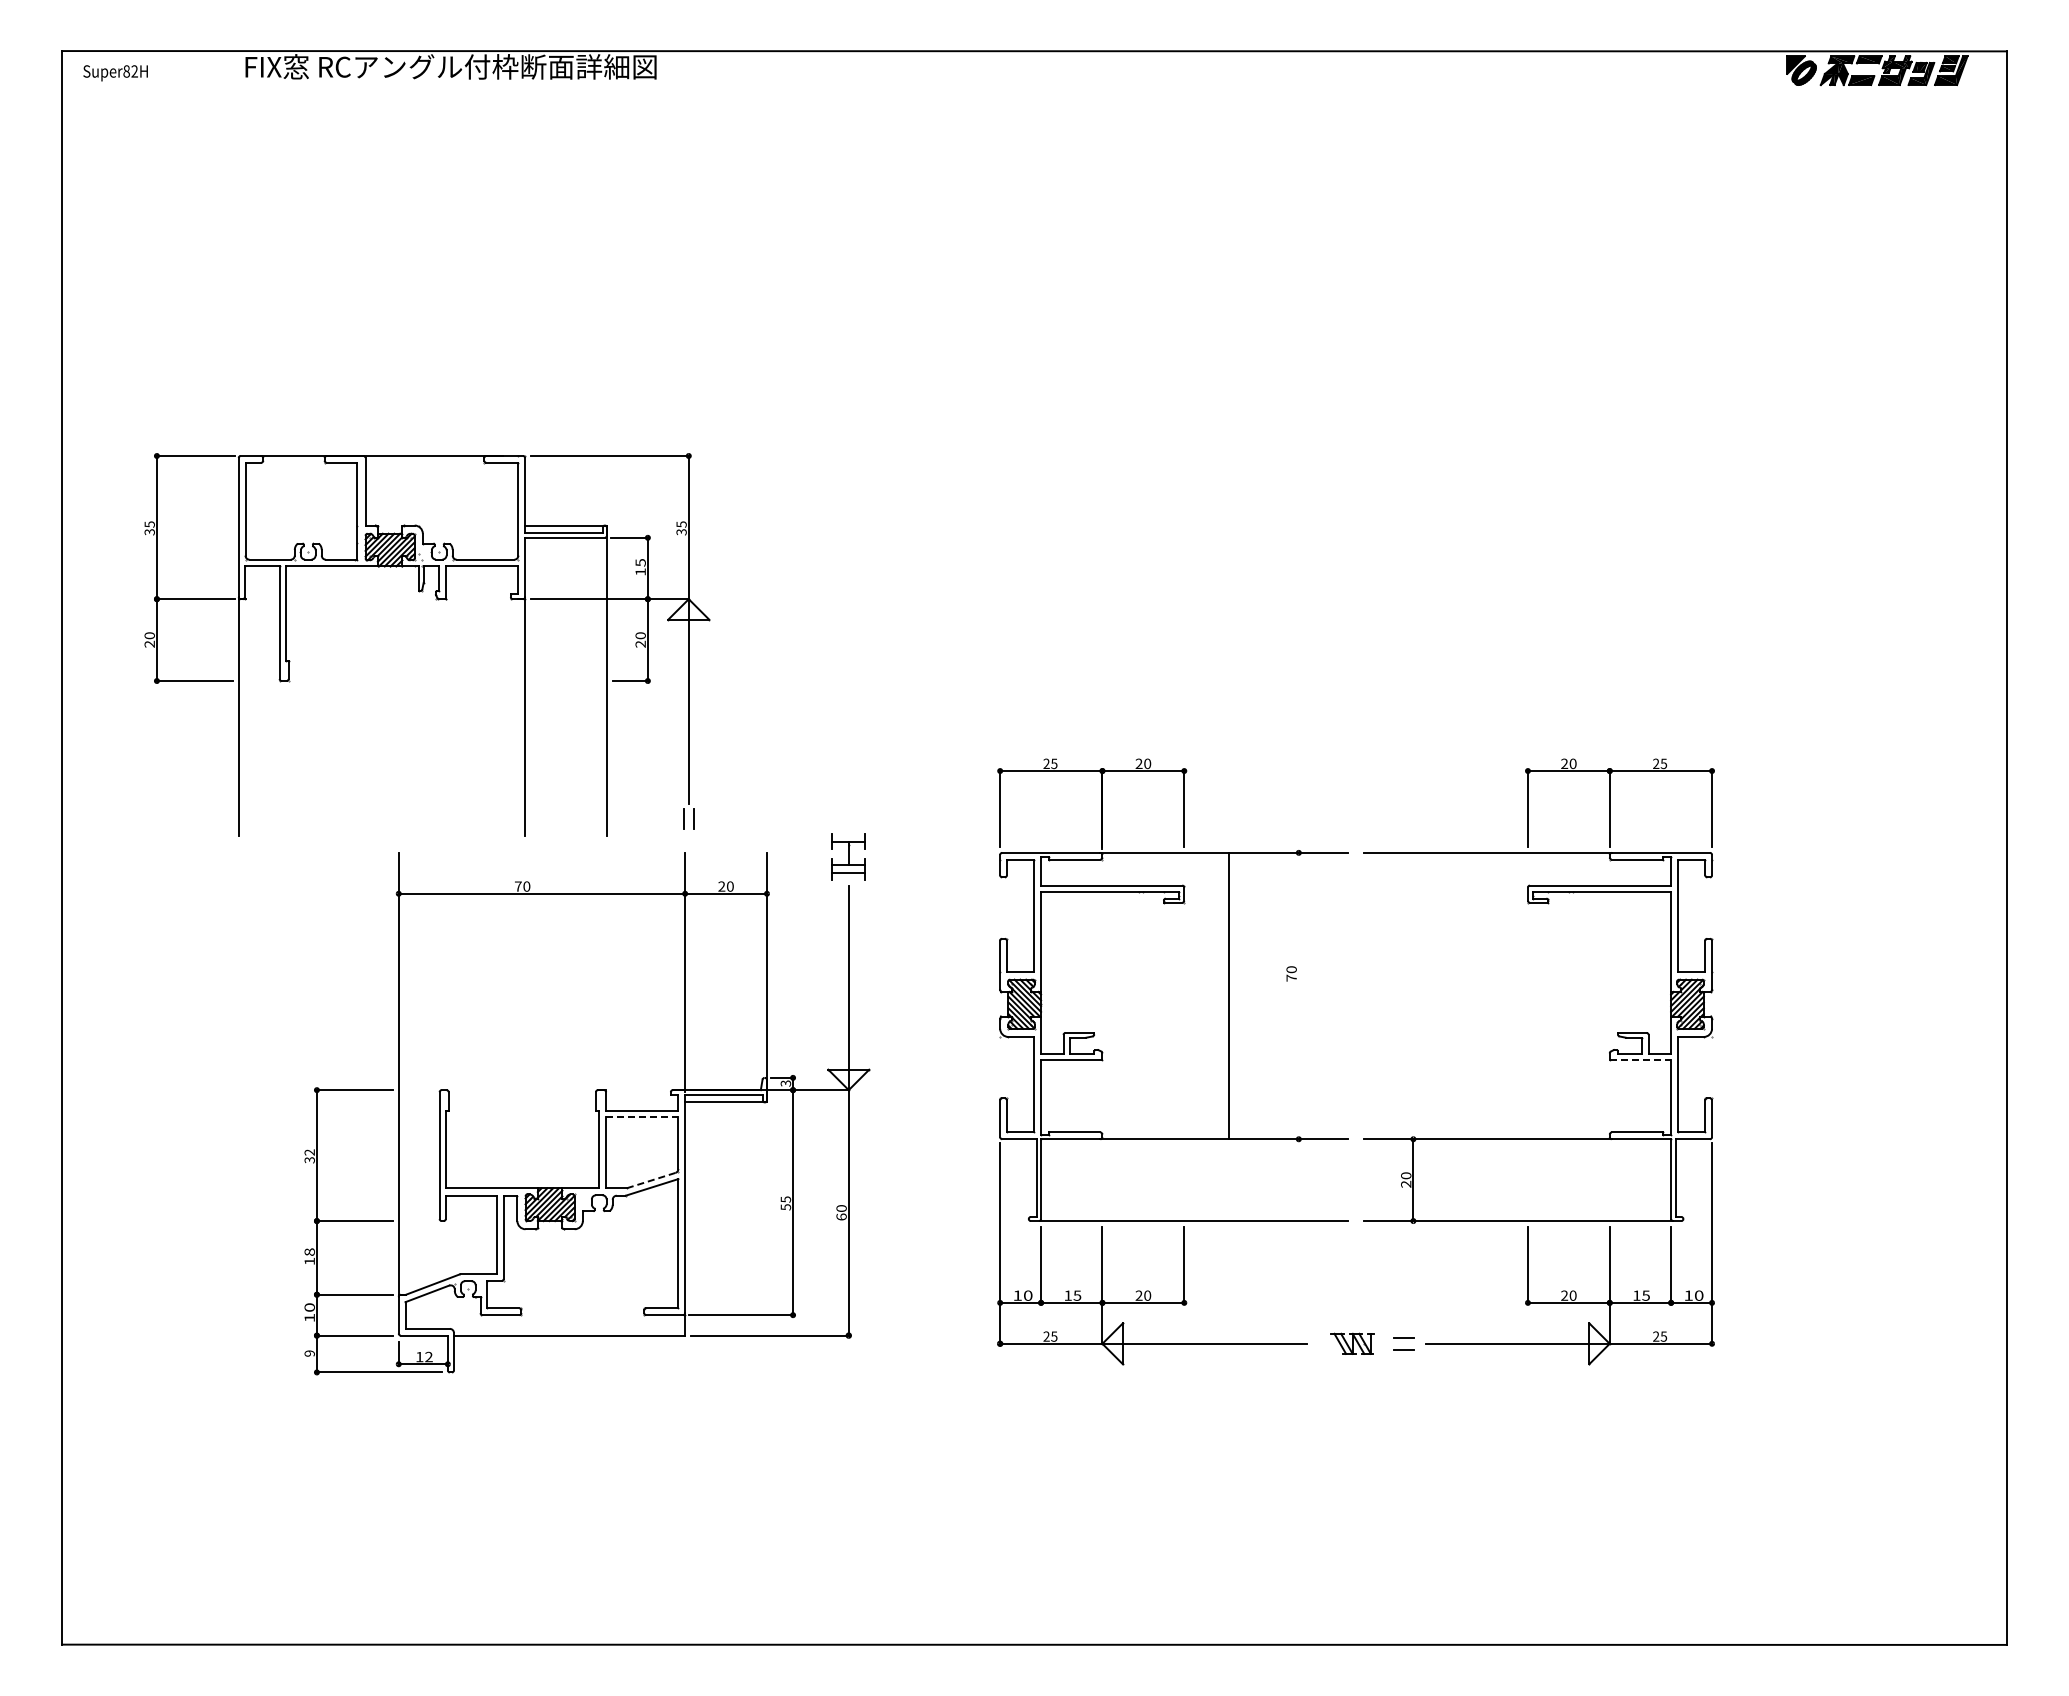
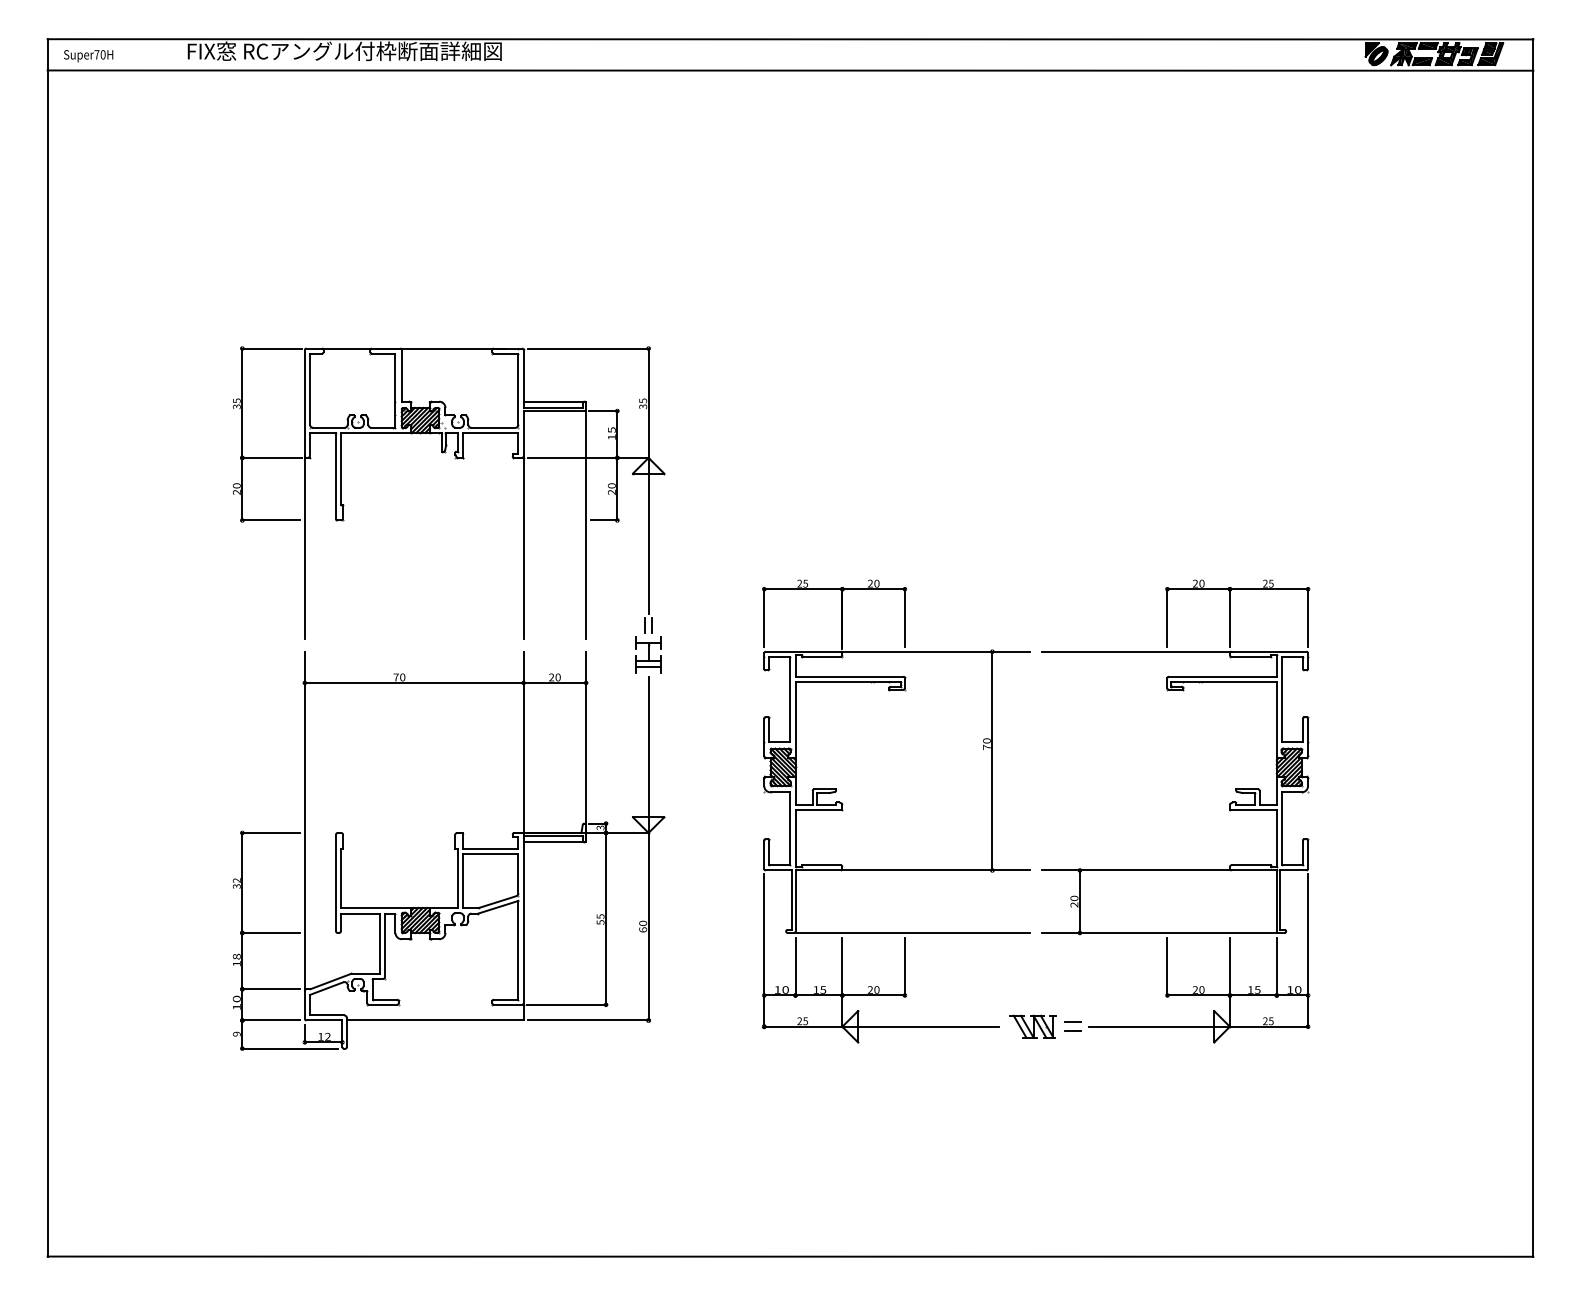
text: (130, 71) -> (99, 54), Super82H -> Super70H
line: (1034, 91) -> (790, 70), added
part: (436, 600) -> (455, 458), moved
line: (1228, 995) -> (992, 760), moved
line: (1640, 1060) -> (1253, 810), dashed -> solid
line: (642, 1117) -> (491, 853), dashed -> solid
line: (651, 1180) -> (497, 901), dashed -> solid
part: (1352, 1343) -> (1033, 1026), size x1.43

